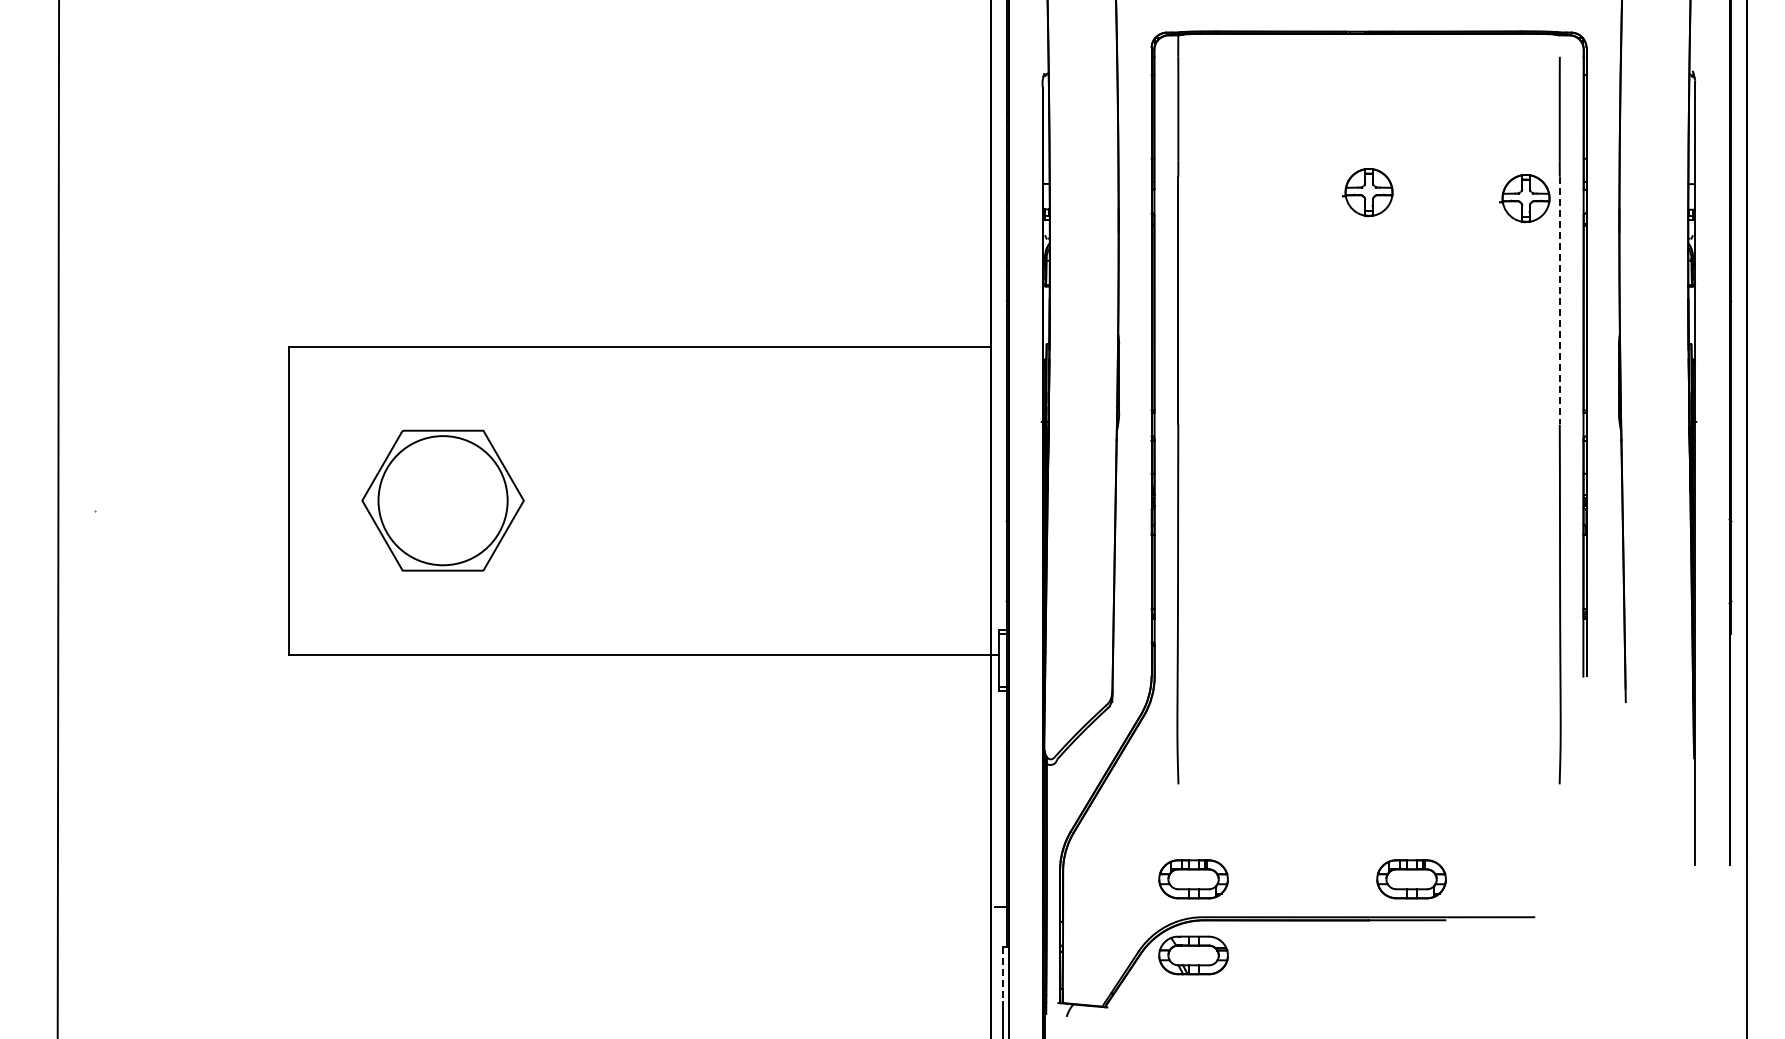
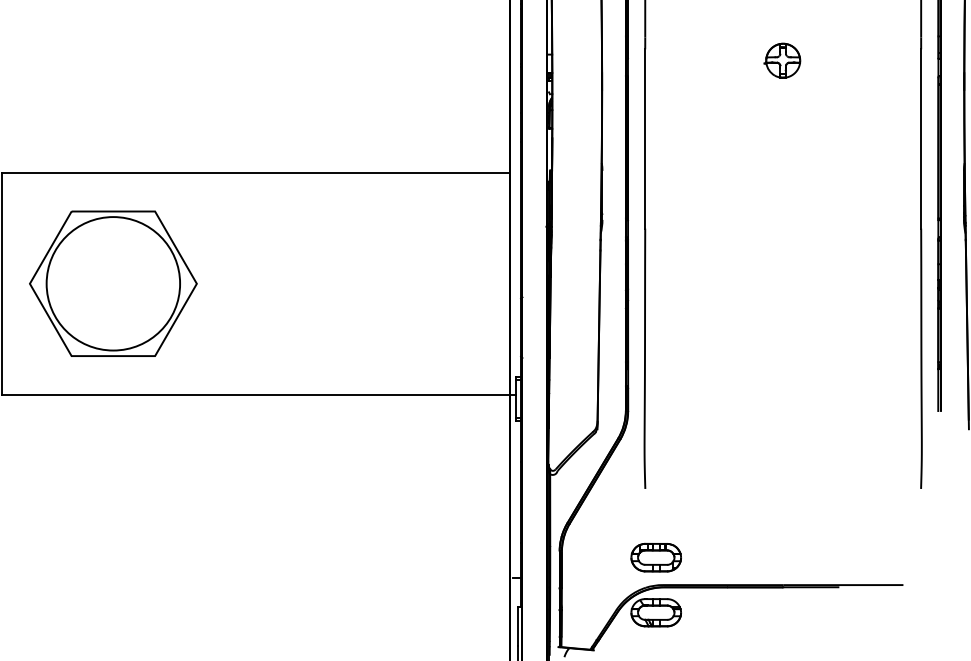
part: (1524, 198) -> (895, 65), removed
line: (1559, 300) -> (920, 138), dashed -> solid
part: (442, 500) -> (112, 283), size x1.43
part: (1411, 879) -> (813, 557), removed
line: (1002, 975) -> (518, 627), dashed -> solid

